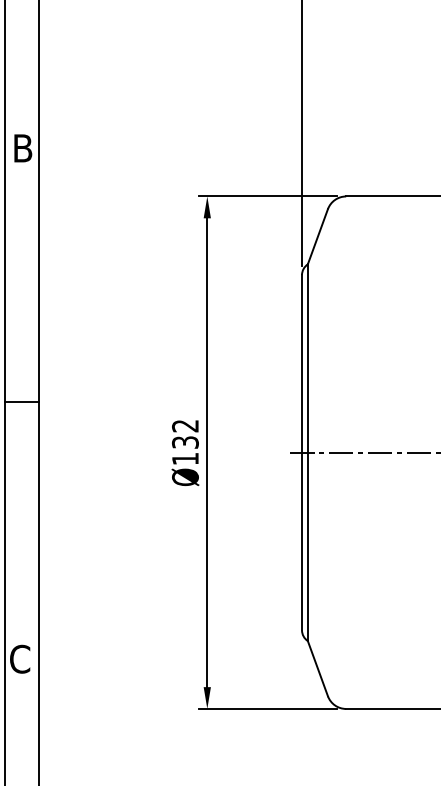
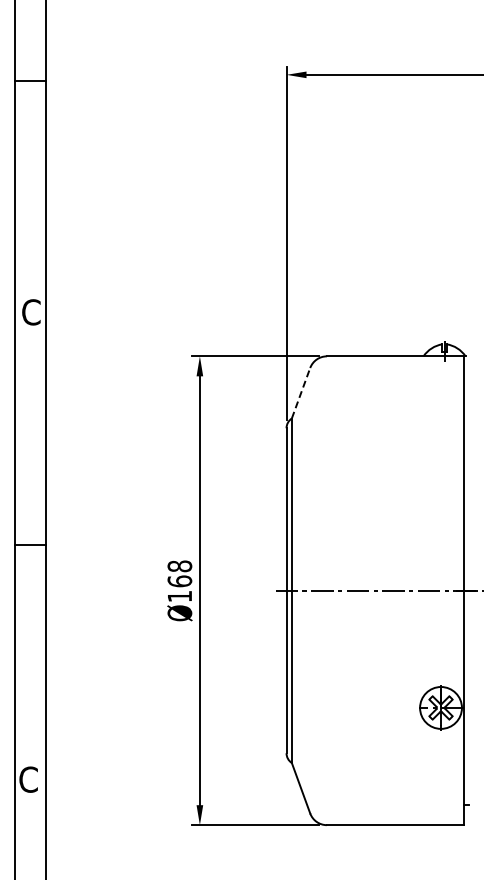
text: (23, 148) -> (31, 312), B -> C
line: (318, 237) -> (301, 393), solid -> dashed
text: (185, 433) -> (179, 573), Ø132 -> Ø168

